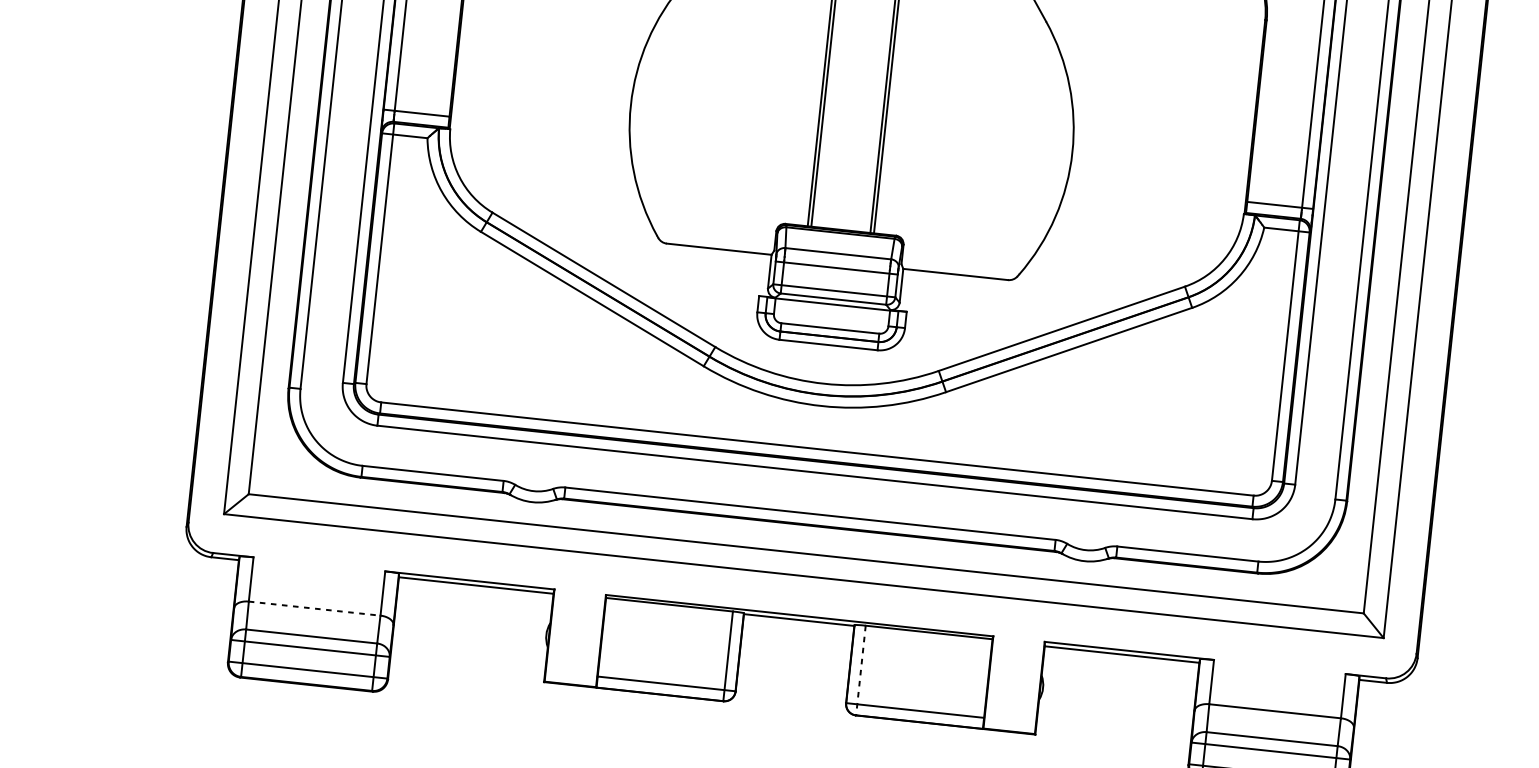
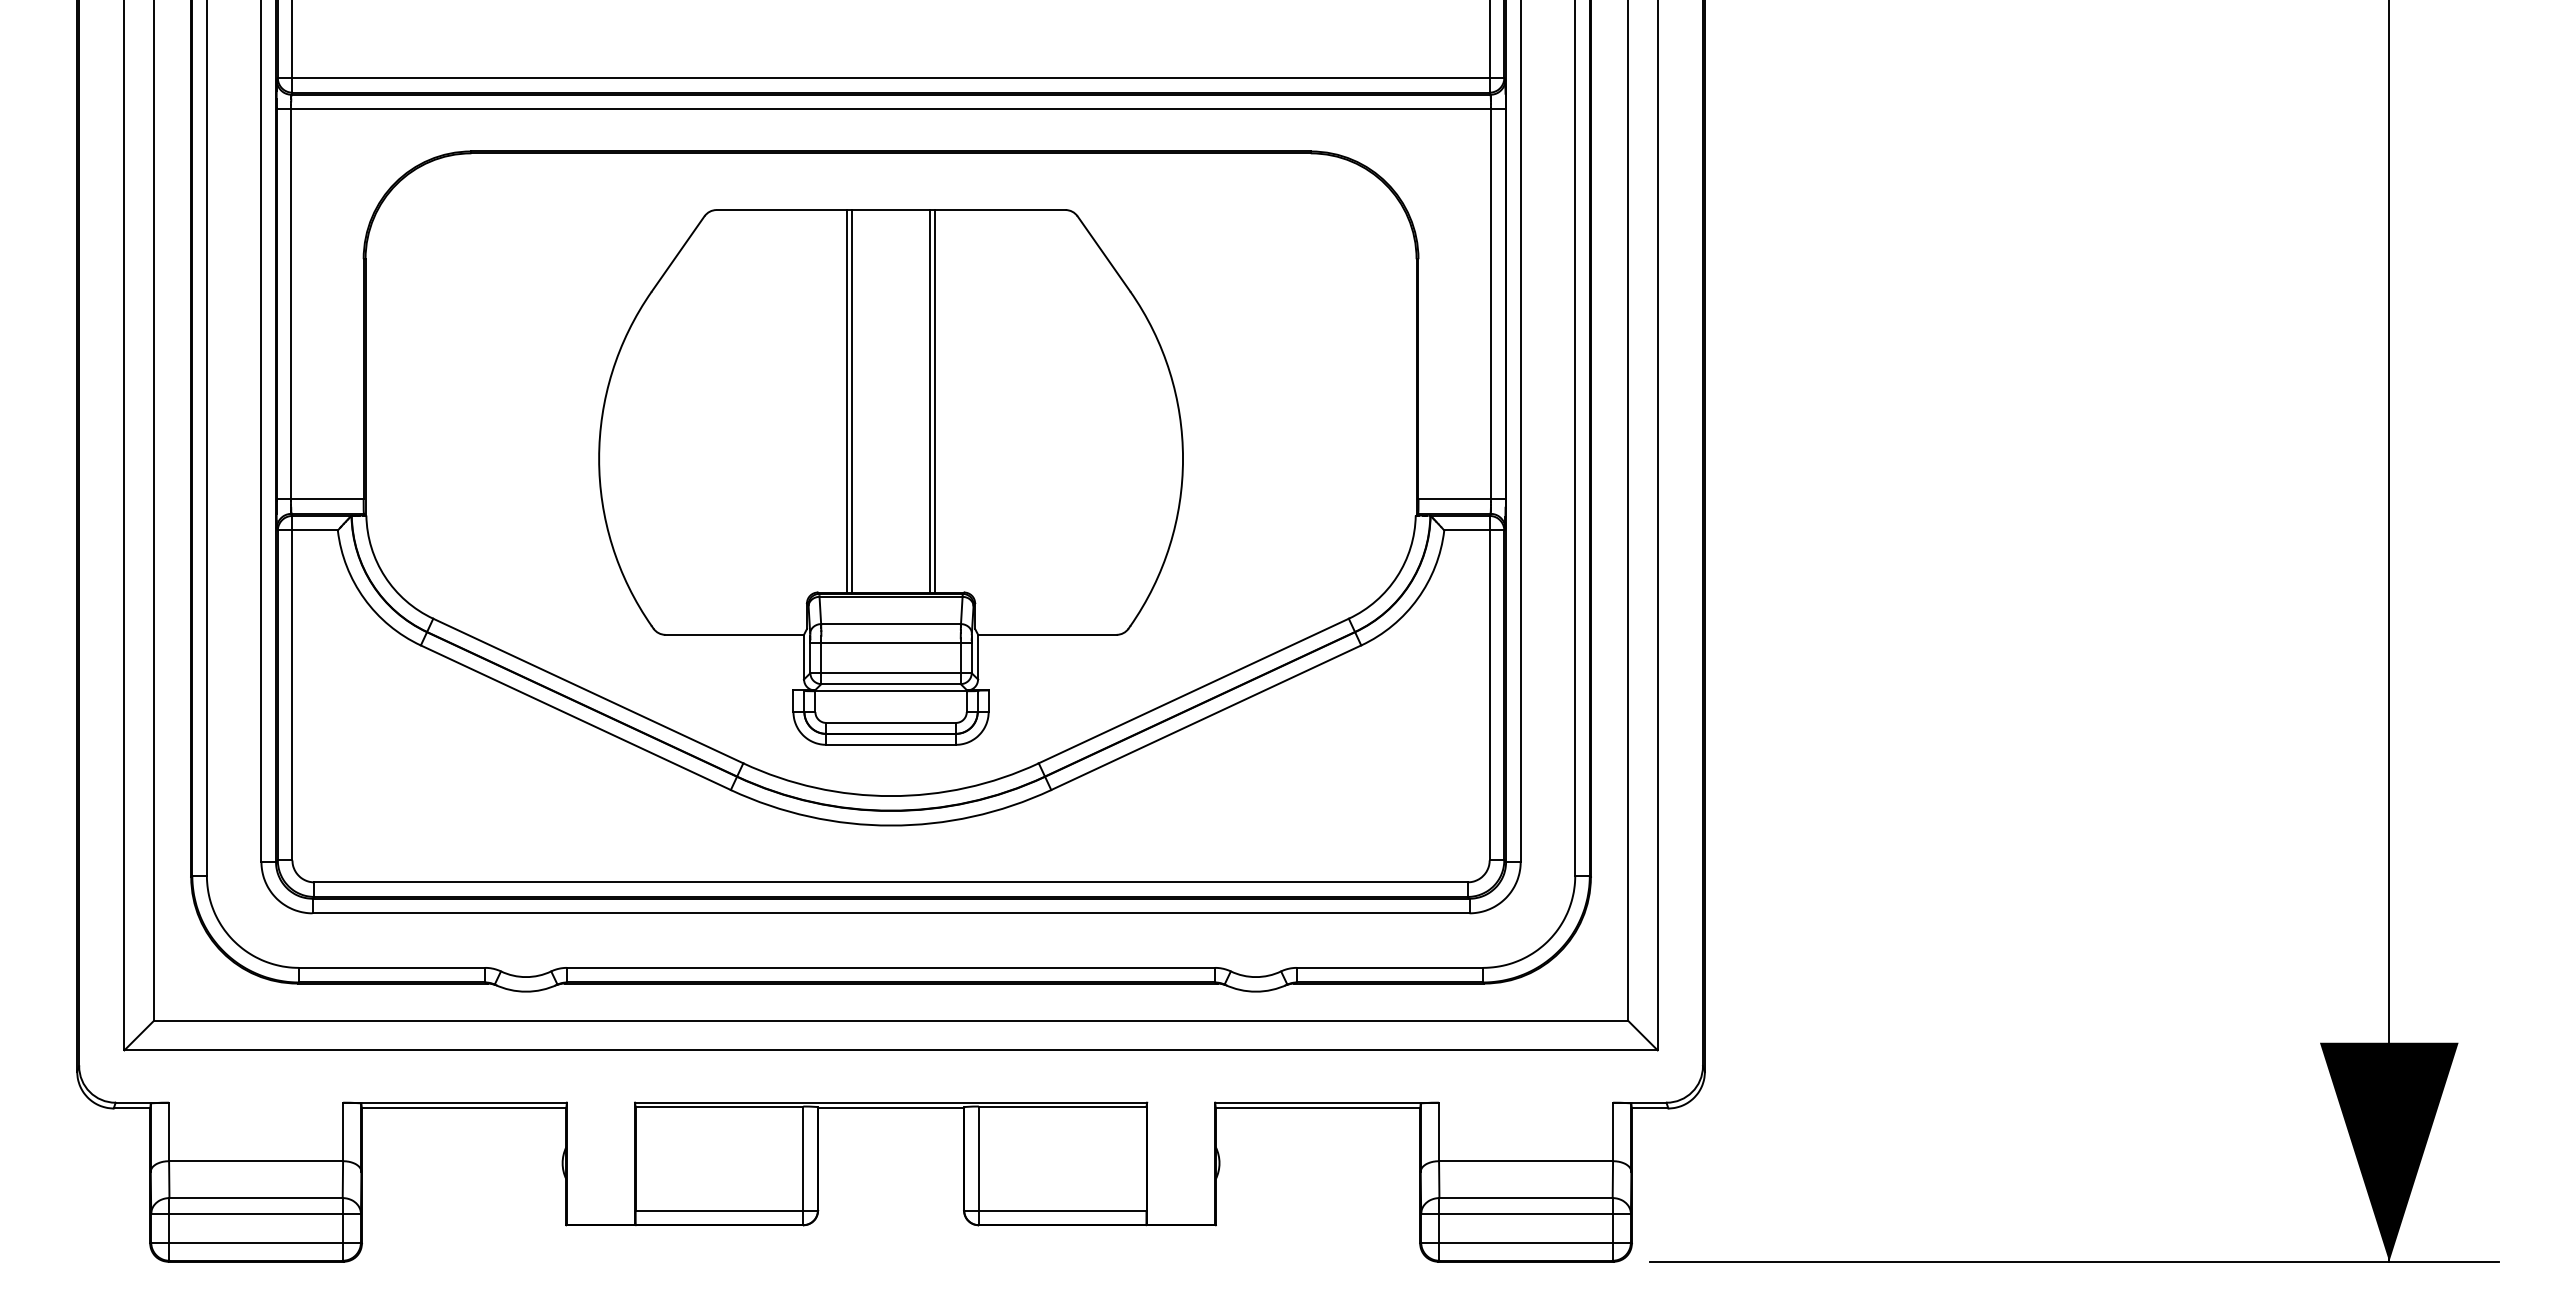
line: (314, 608) -> (256, 1161), dashed -> solid
line: (860, 671) -> (978, 1166), dashed -> solid

